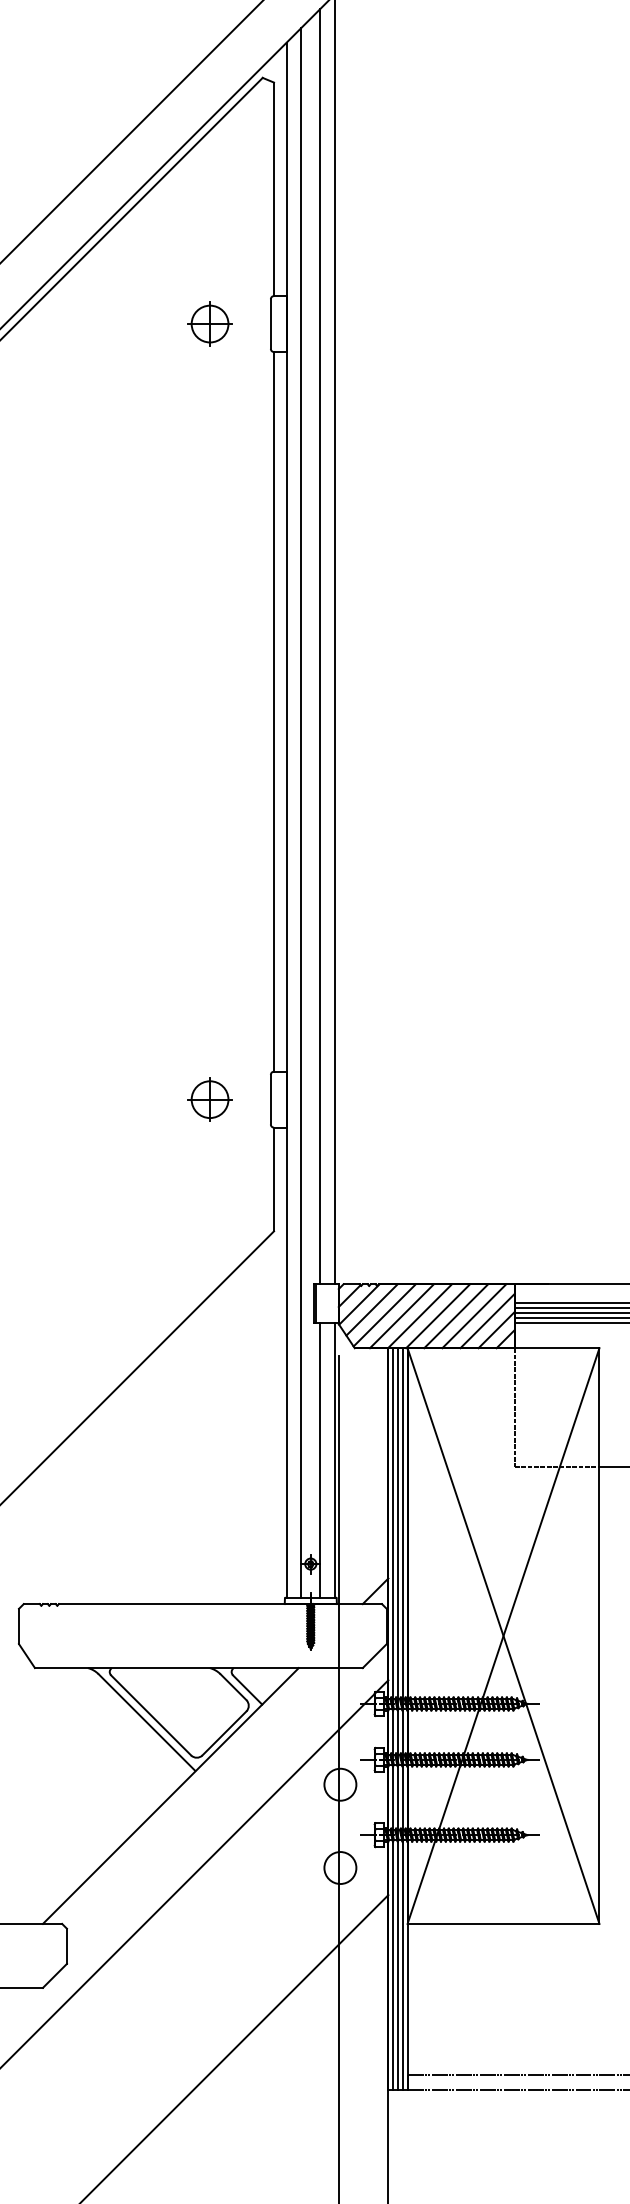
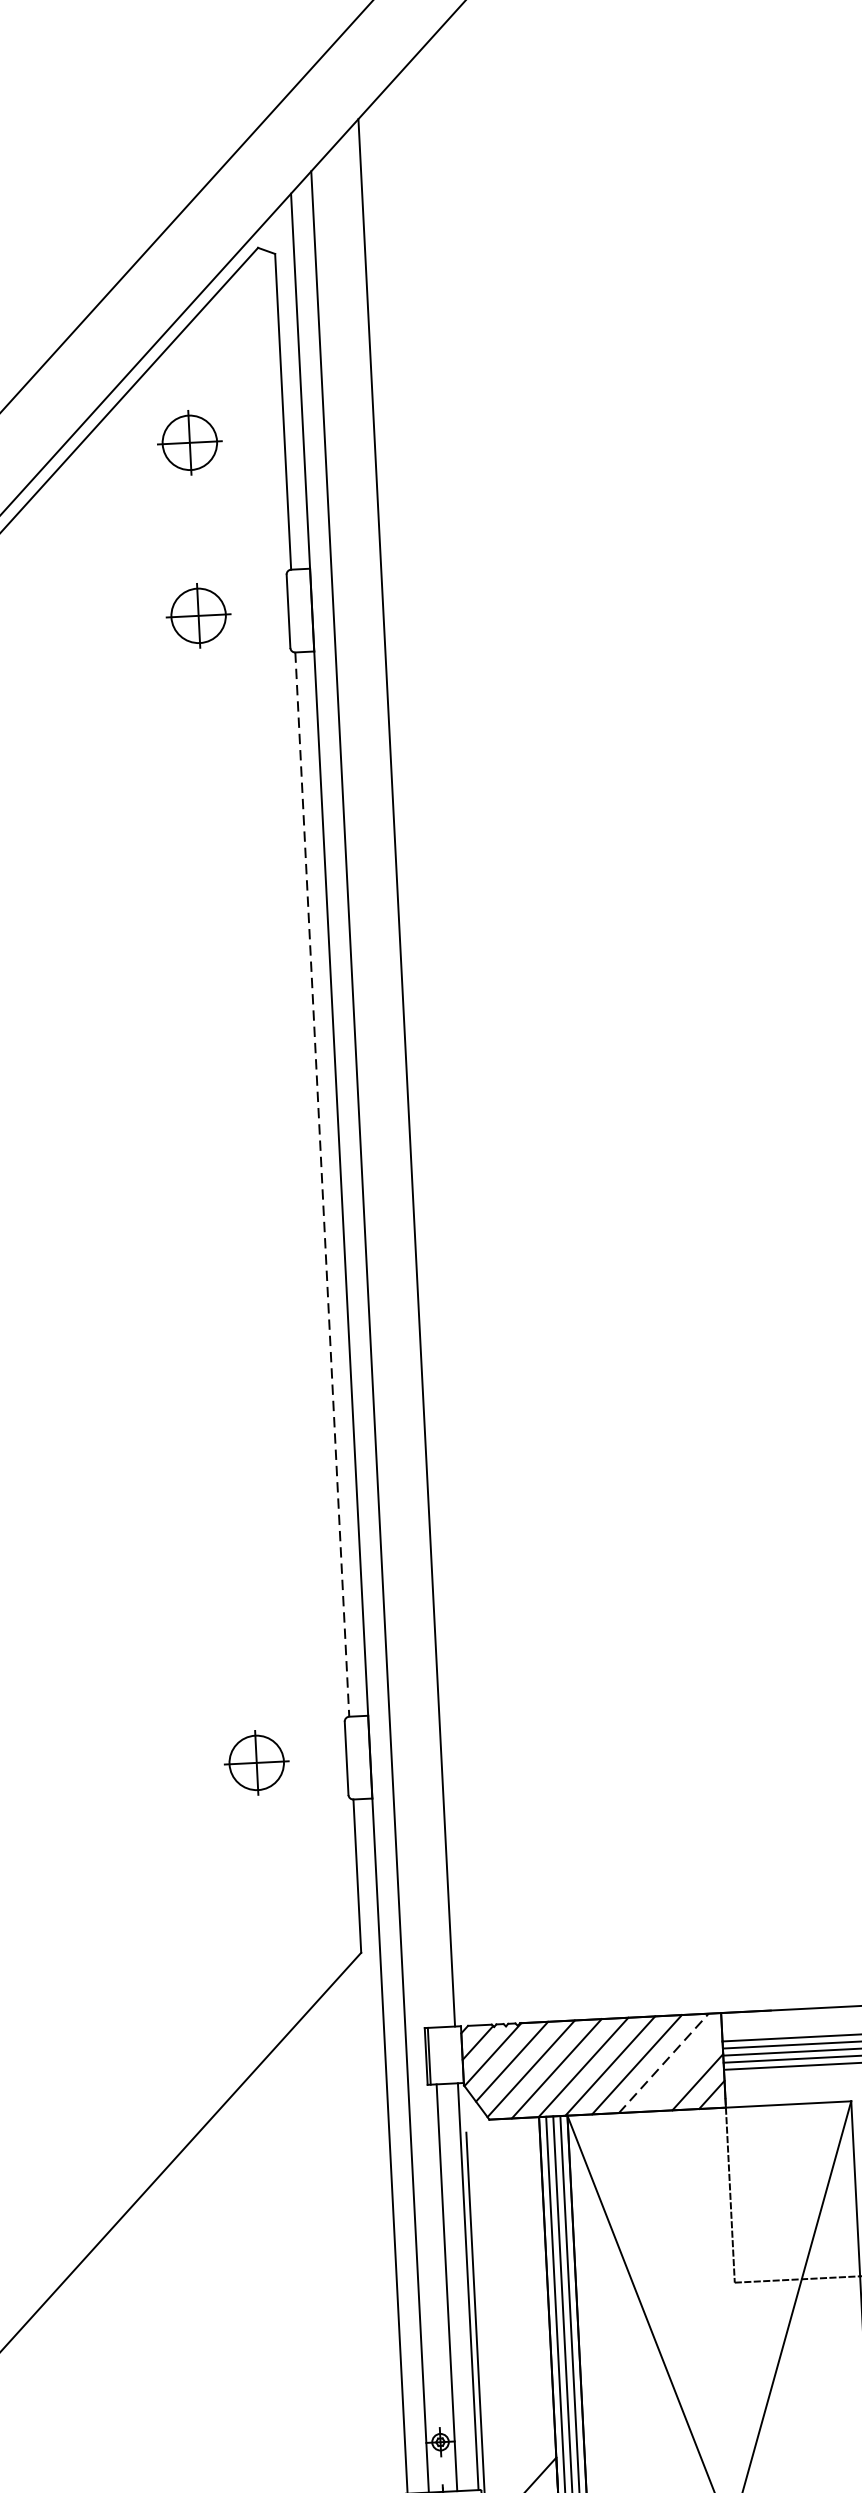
part: (209, 206) -> (188, 442), added
line: (320, 646) -> (386, 1084), removed
line: (274, 711) -> (322, 1184), solid -> dashed
line: (474, 1315) -> (663, 2062), solid -> dashed
line: (487, 1320) -> (683, 2068), removed

